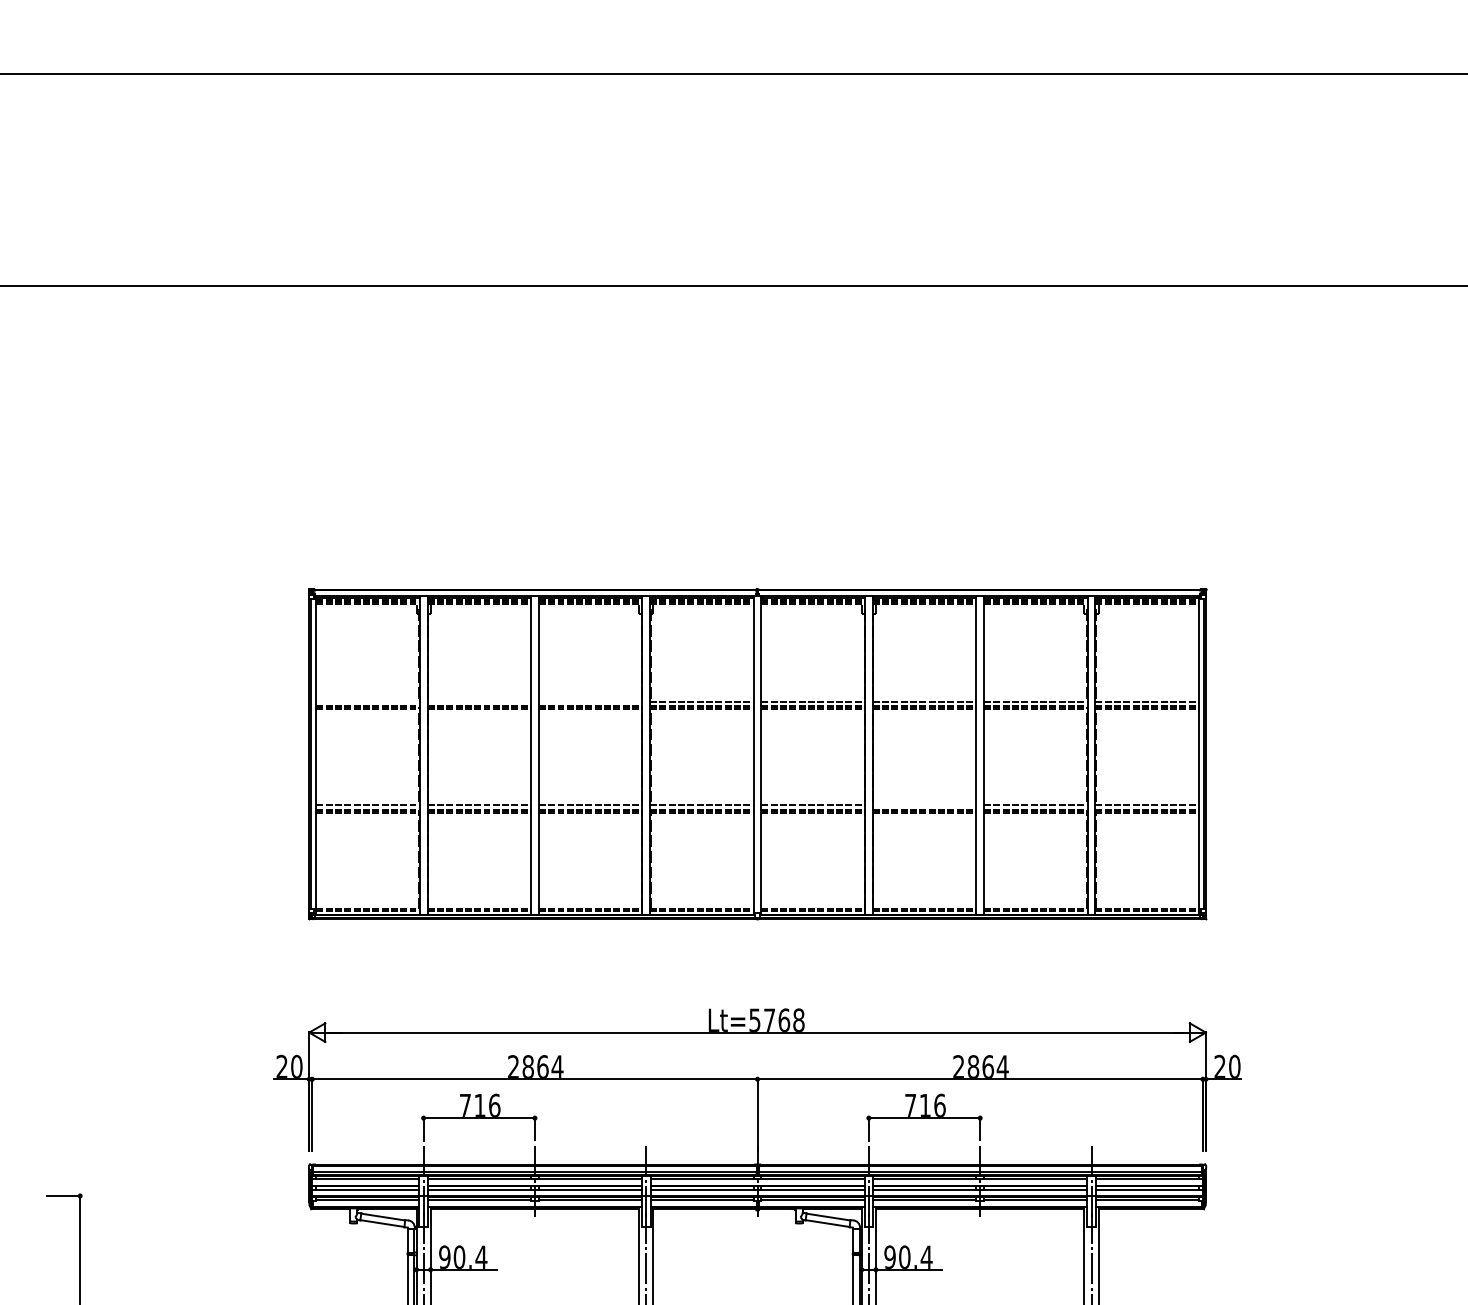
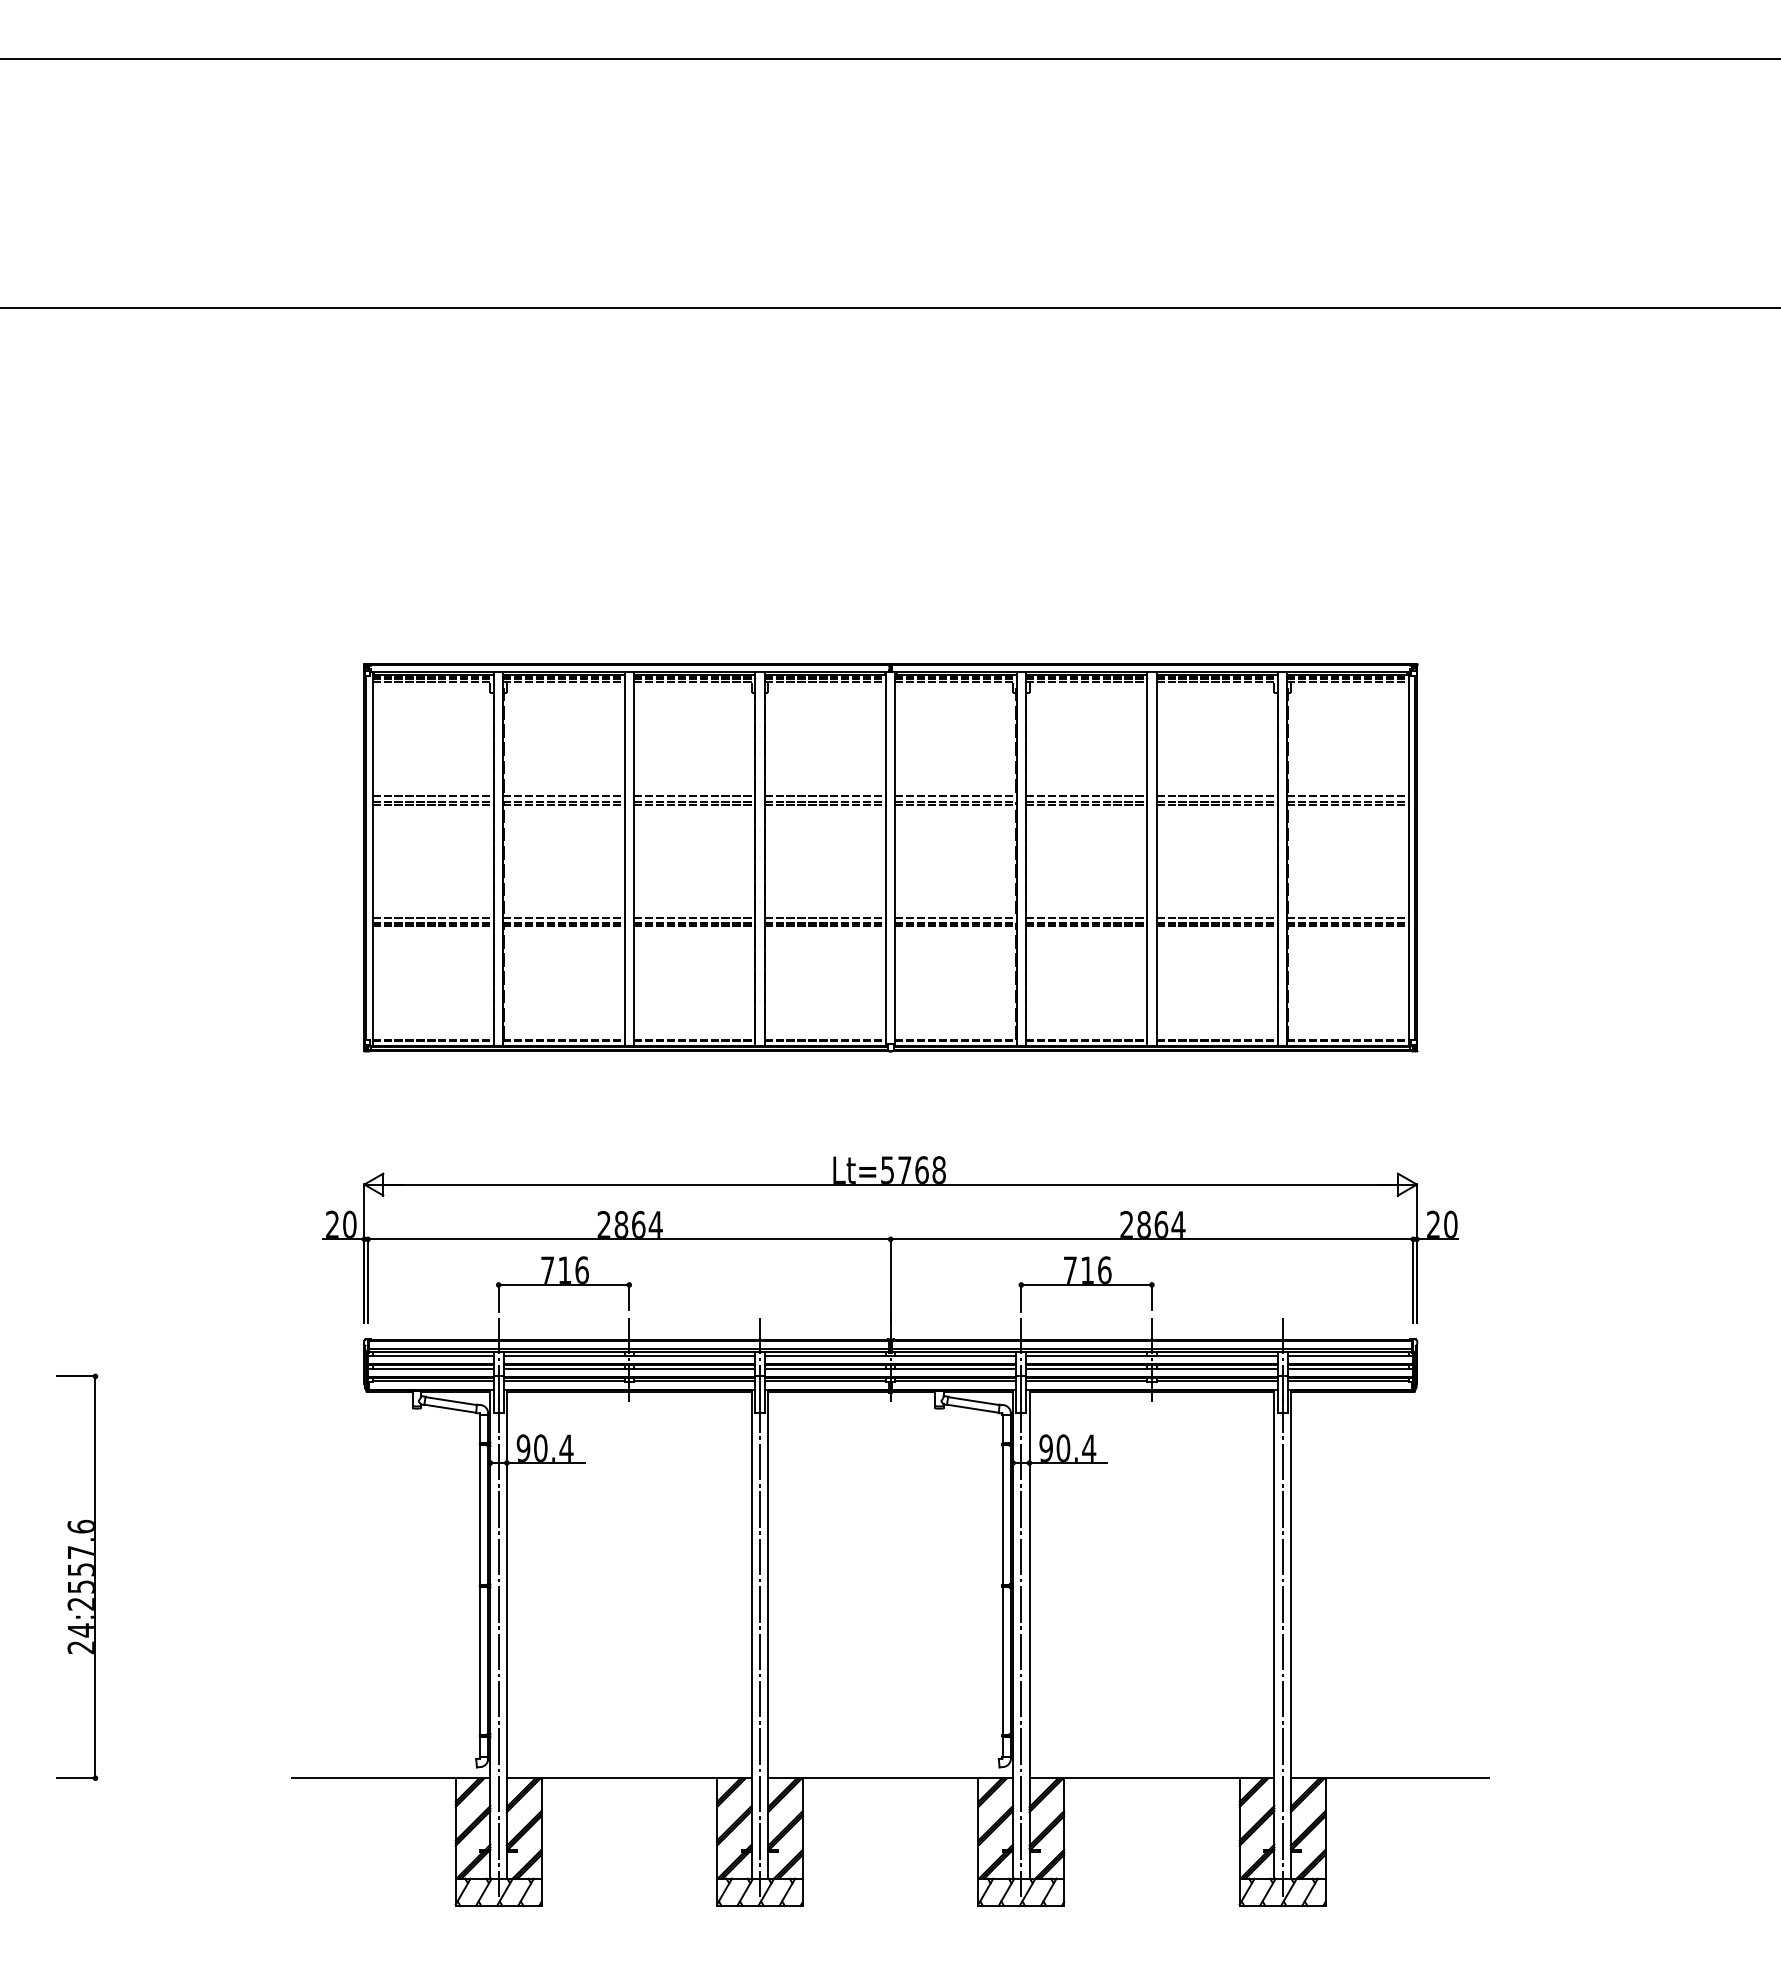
line: (368, 701) -> (433, 796), added
line: (478, 701) -> (563, 796), added
line: (590, 701) -> (694, 796), added
line: (924, 805) -> (1086, 917), added

